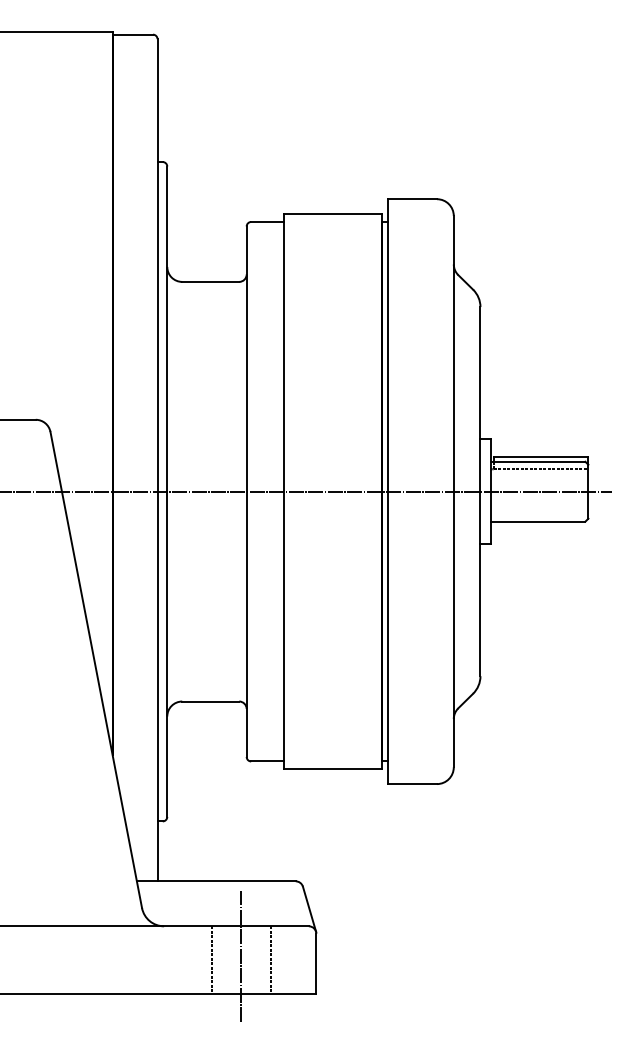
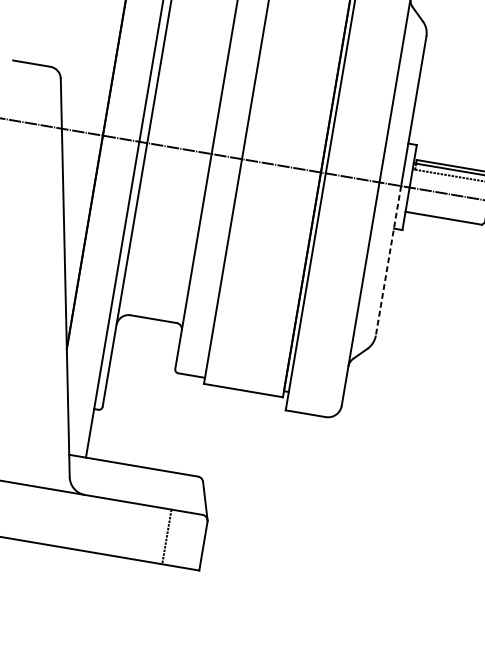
line: (480, 584) -> (388, 261), solid -> dashed
line: (241, 957) -> (143, 530), removed
line: (212, 959) -> (119, 528), removed

